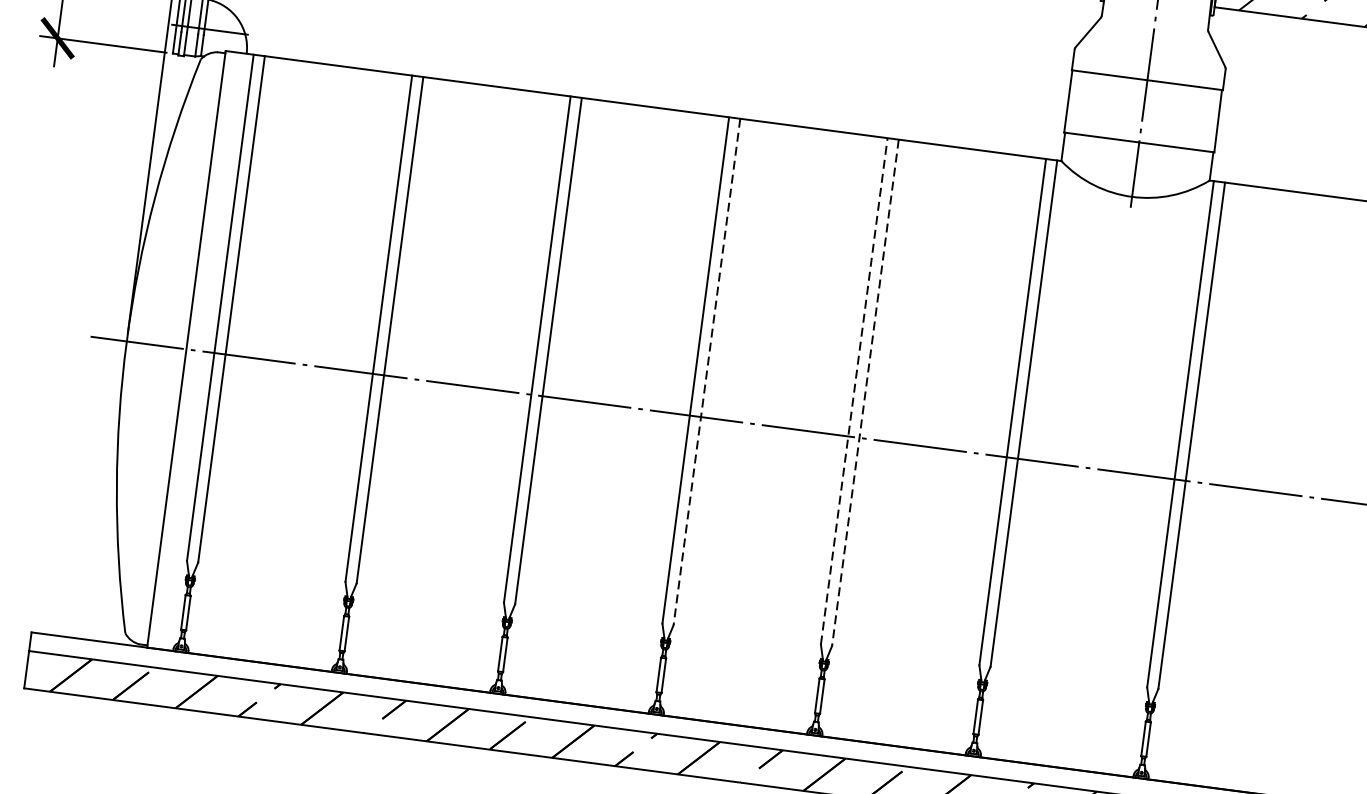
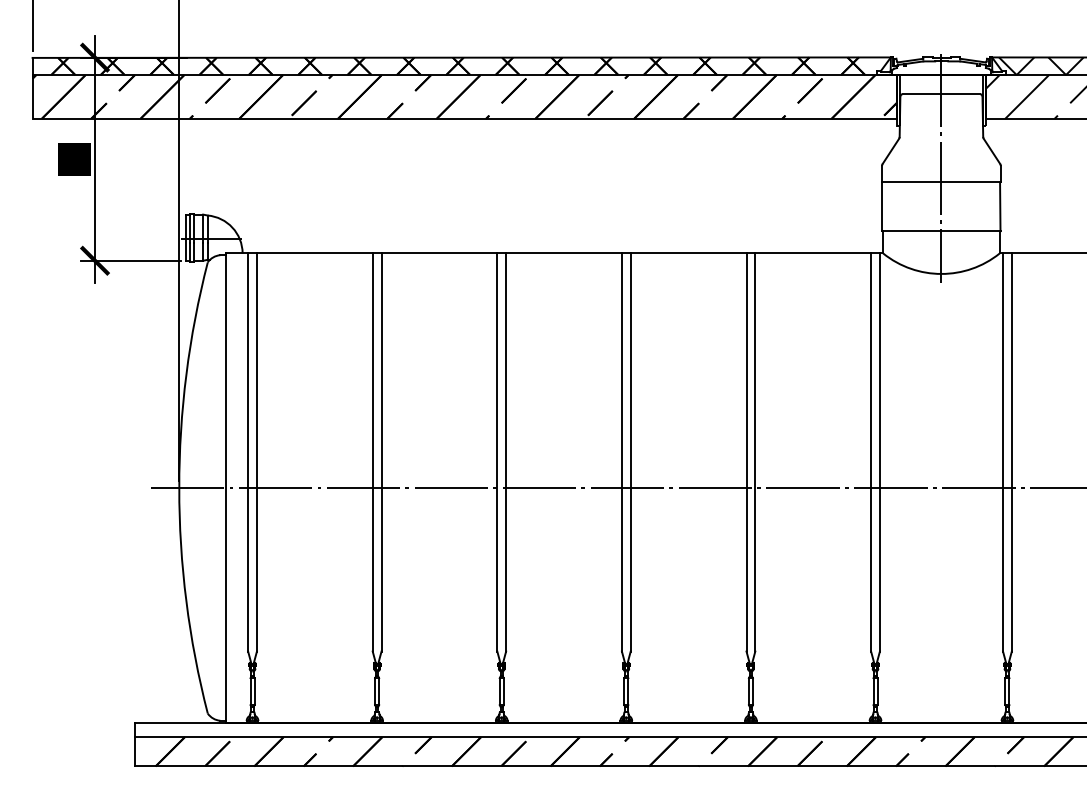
line: (706, 371) -> (630, 452), dashed -> solid
line: (854, 390) -> (746, 451), dashed -> solid
line: (865, 392) -> (755, 452), dashed -> solid

